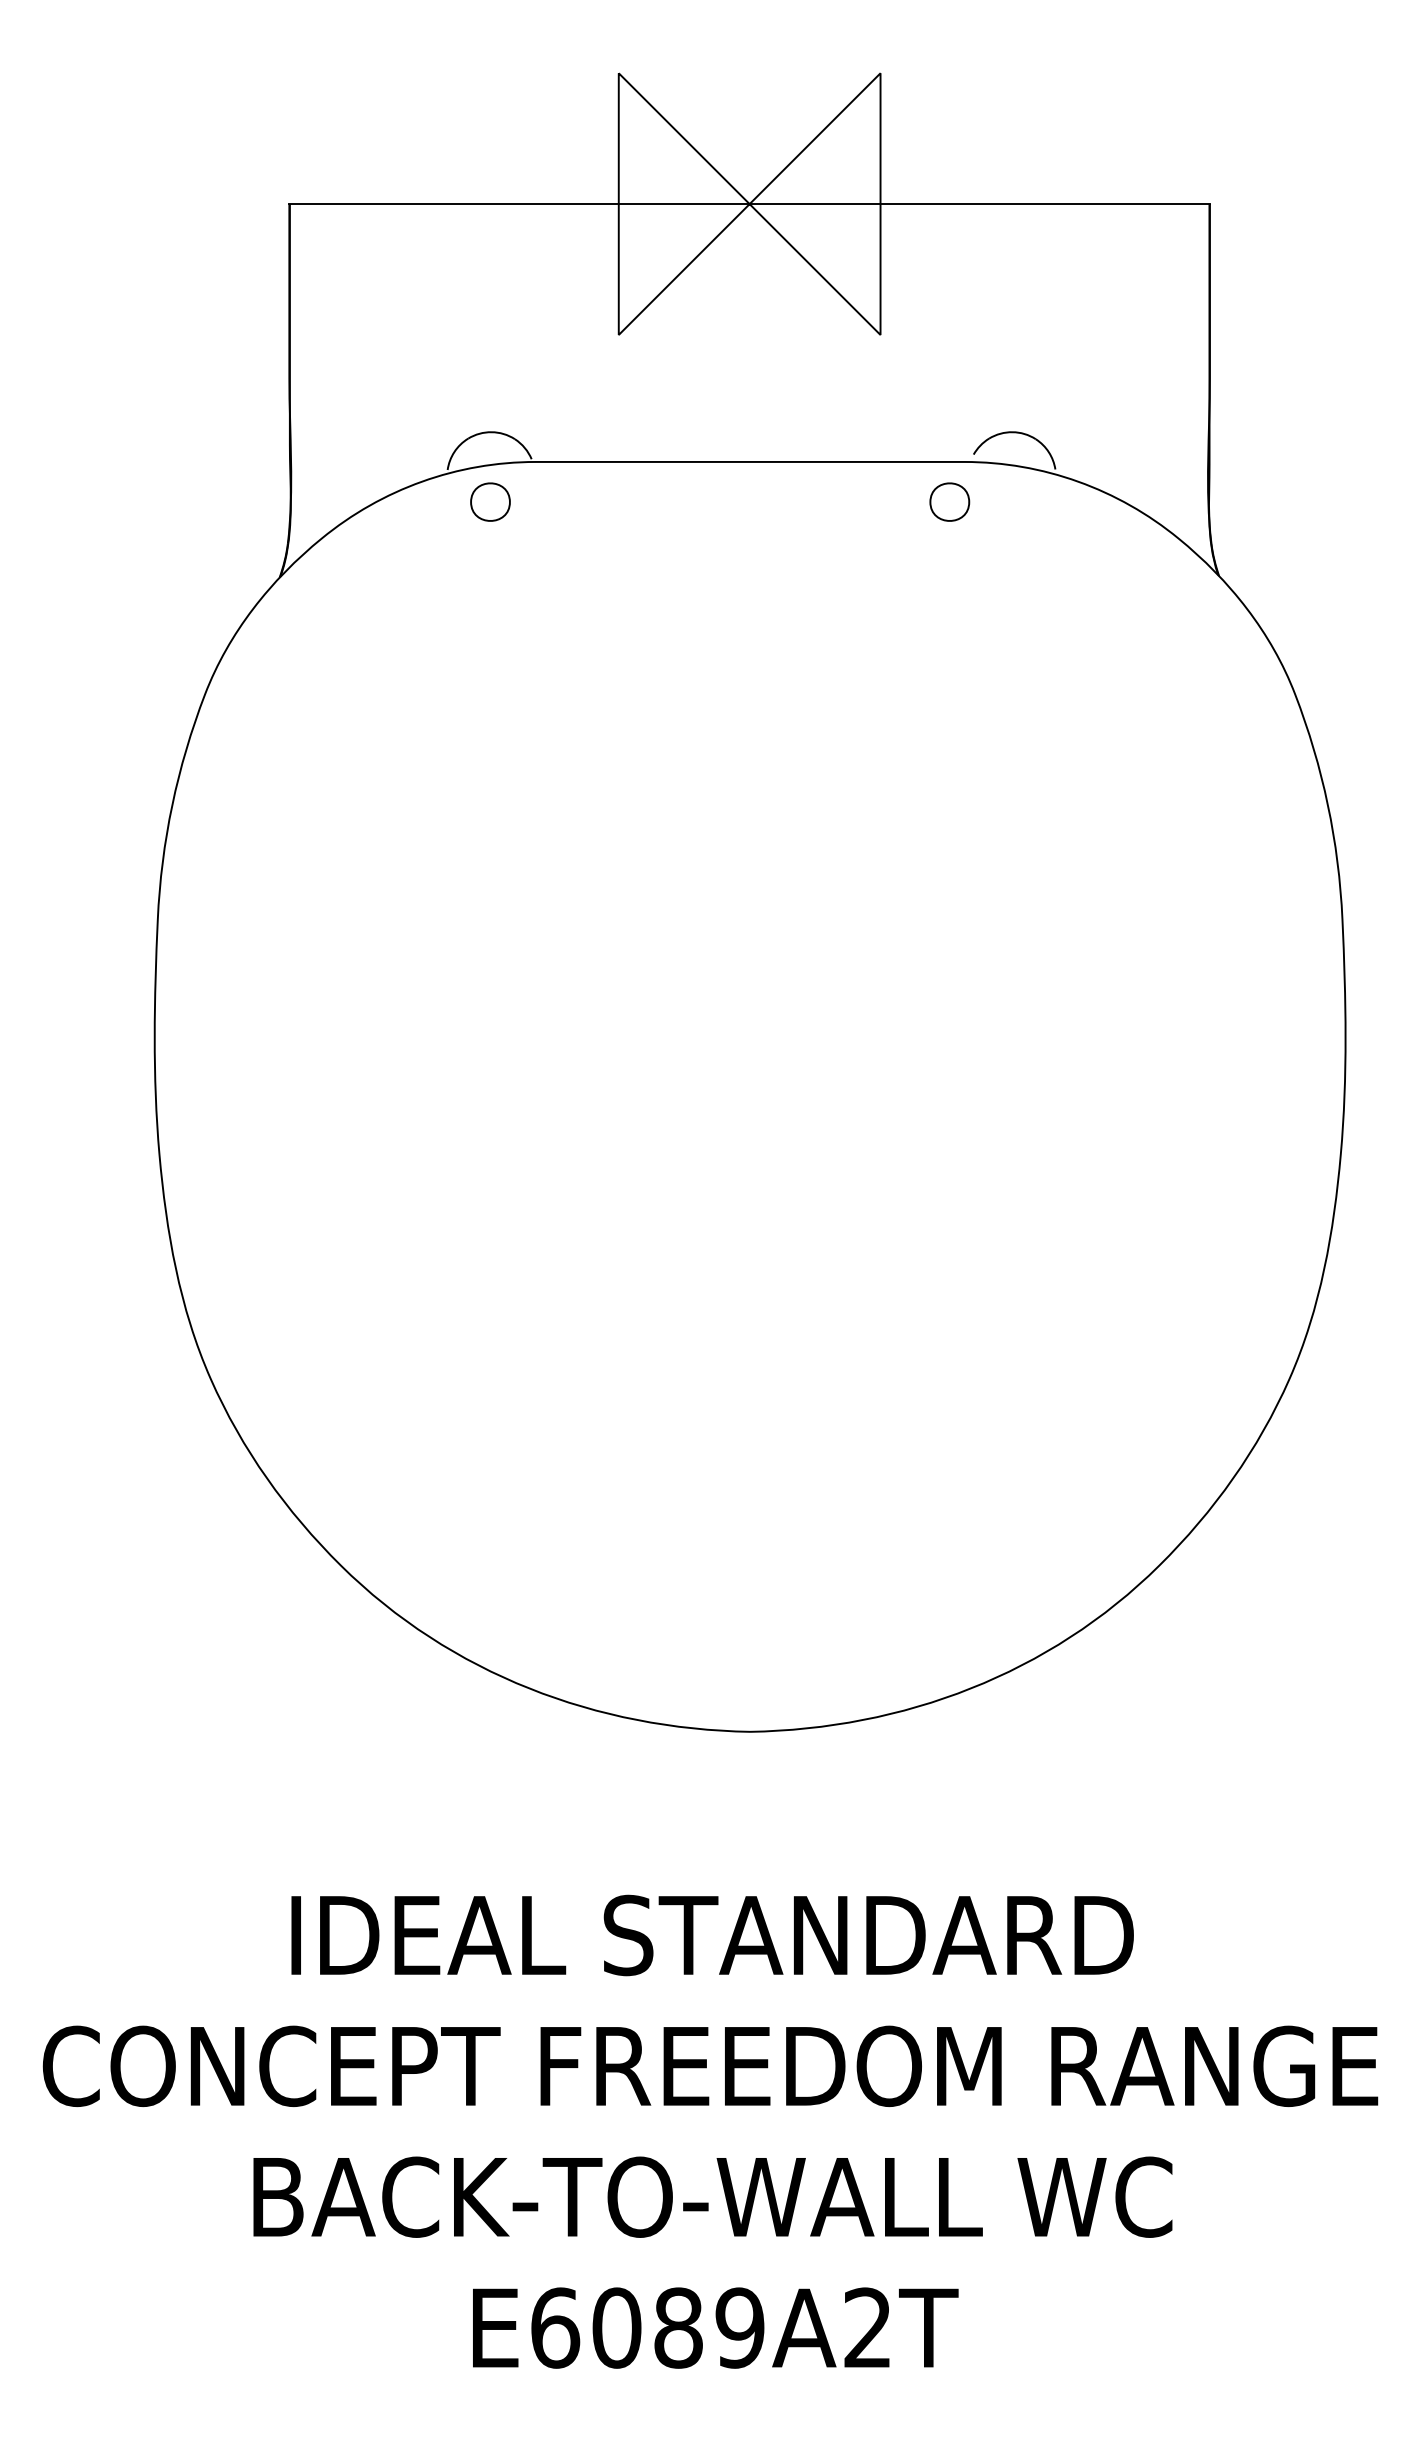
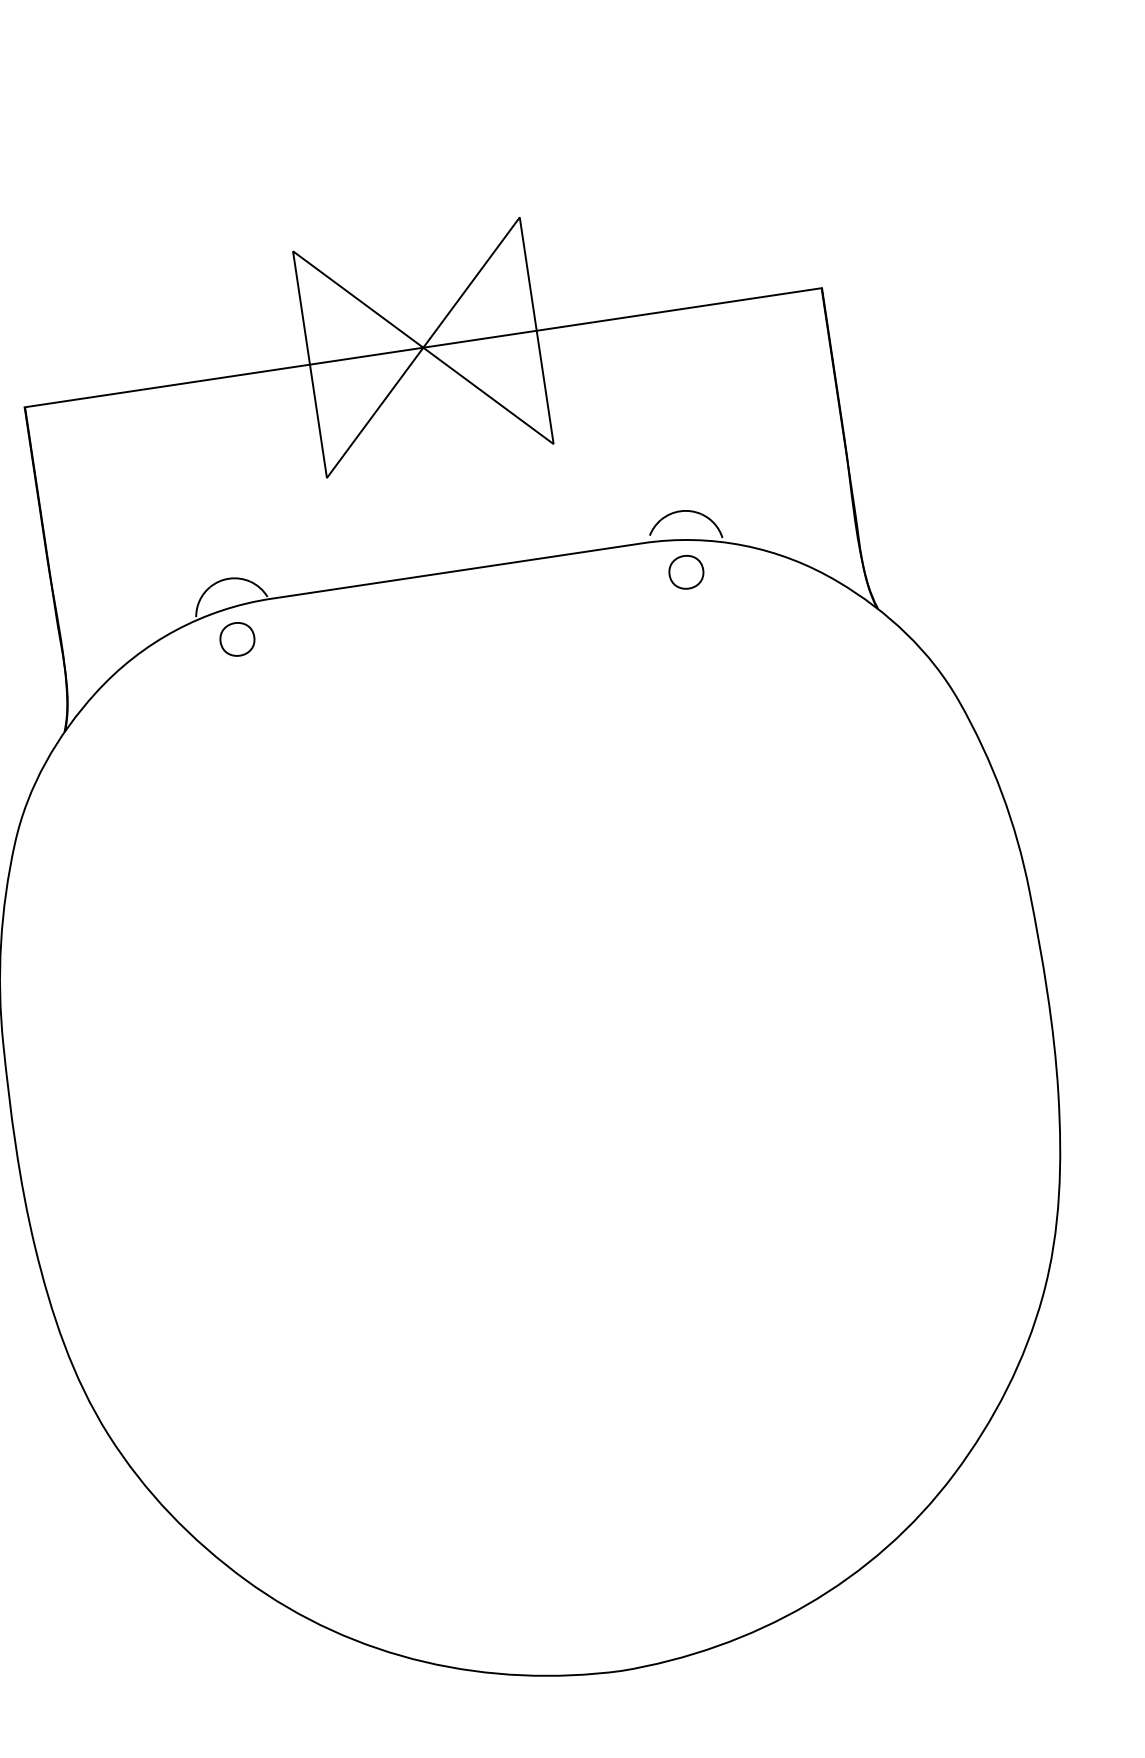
part: (949, 501) -> (686, 571), moved

